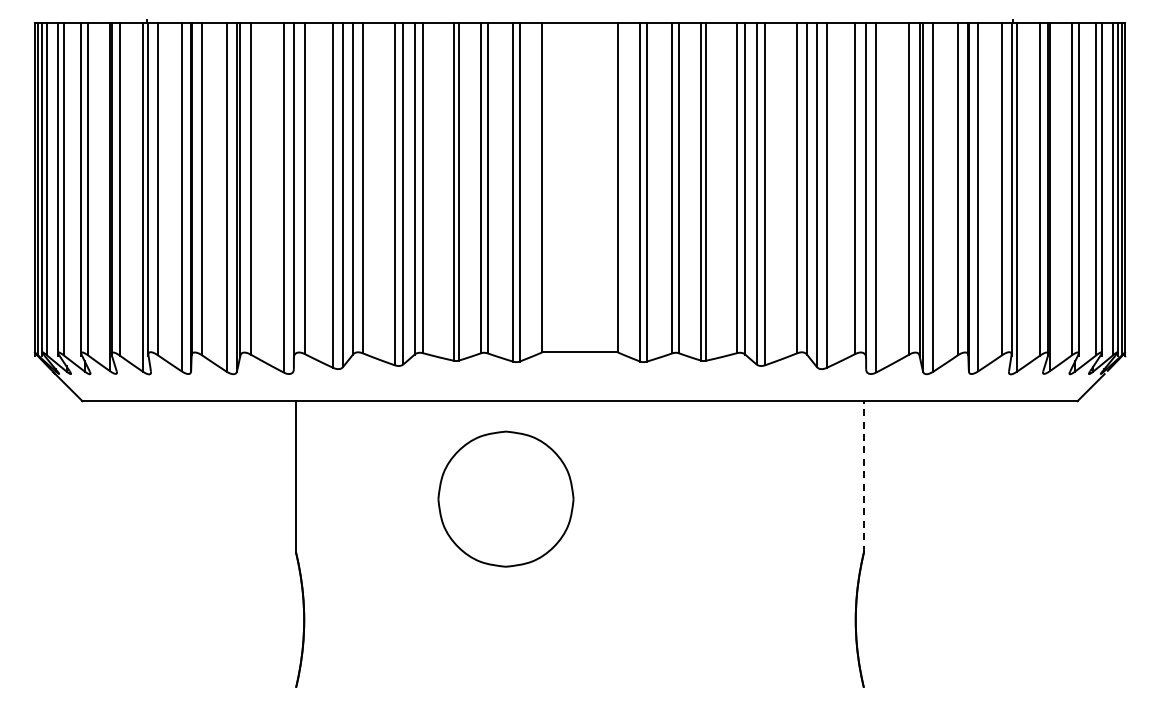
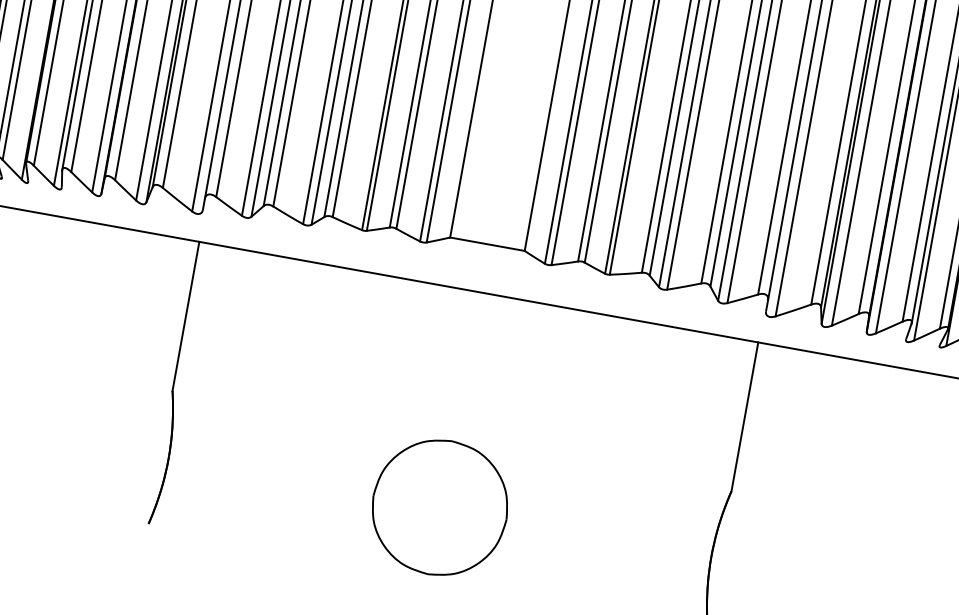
line: (863, 476) -> (744, 416), dashed -> solid
part: (505, 498) -> (439, 506), moved

